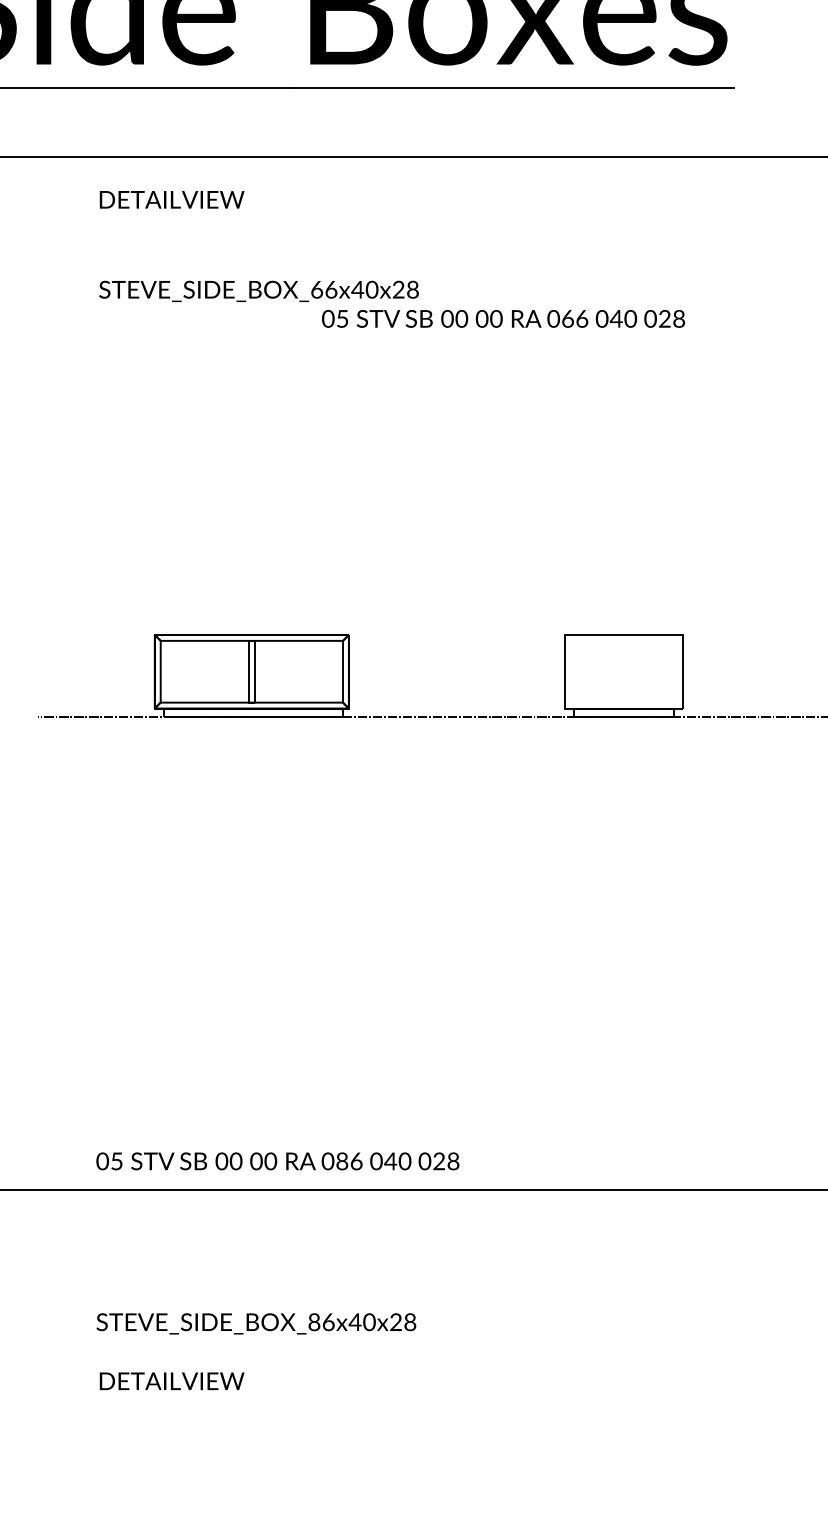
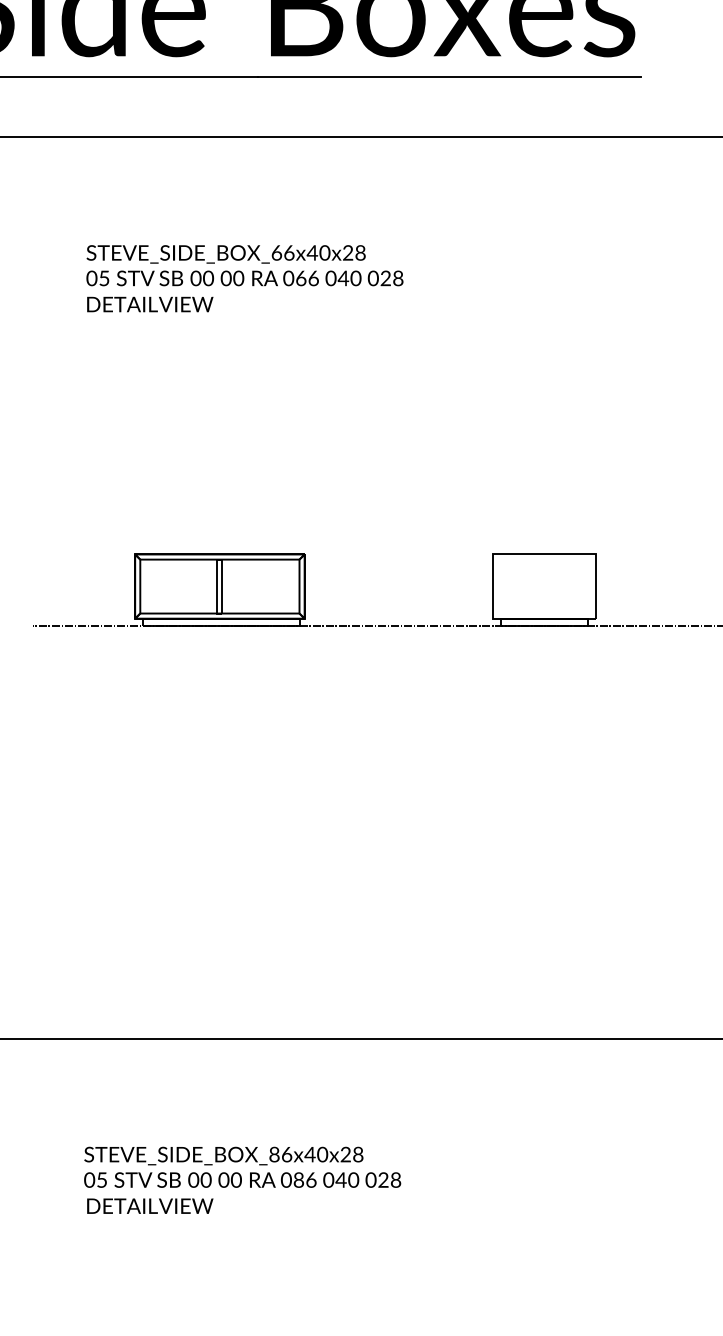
text: (171, 199) -> (149, 304), moved
text: (503, 318) -> (244, 278), moved
text: (277, 1161) -> (242, 1180), moved

